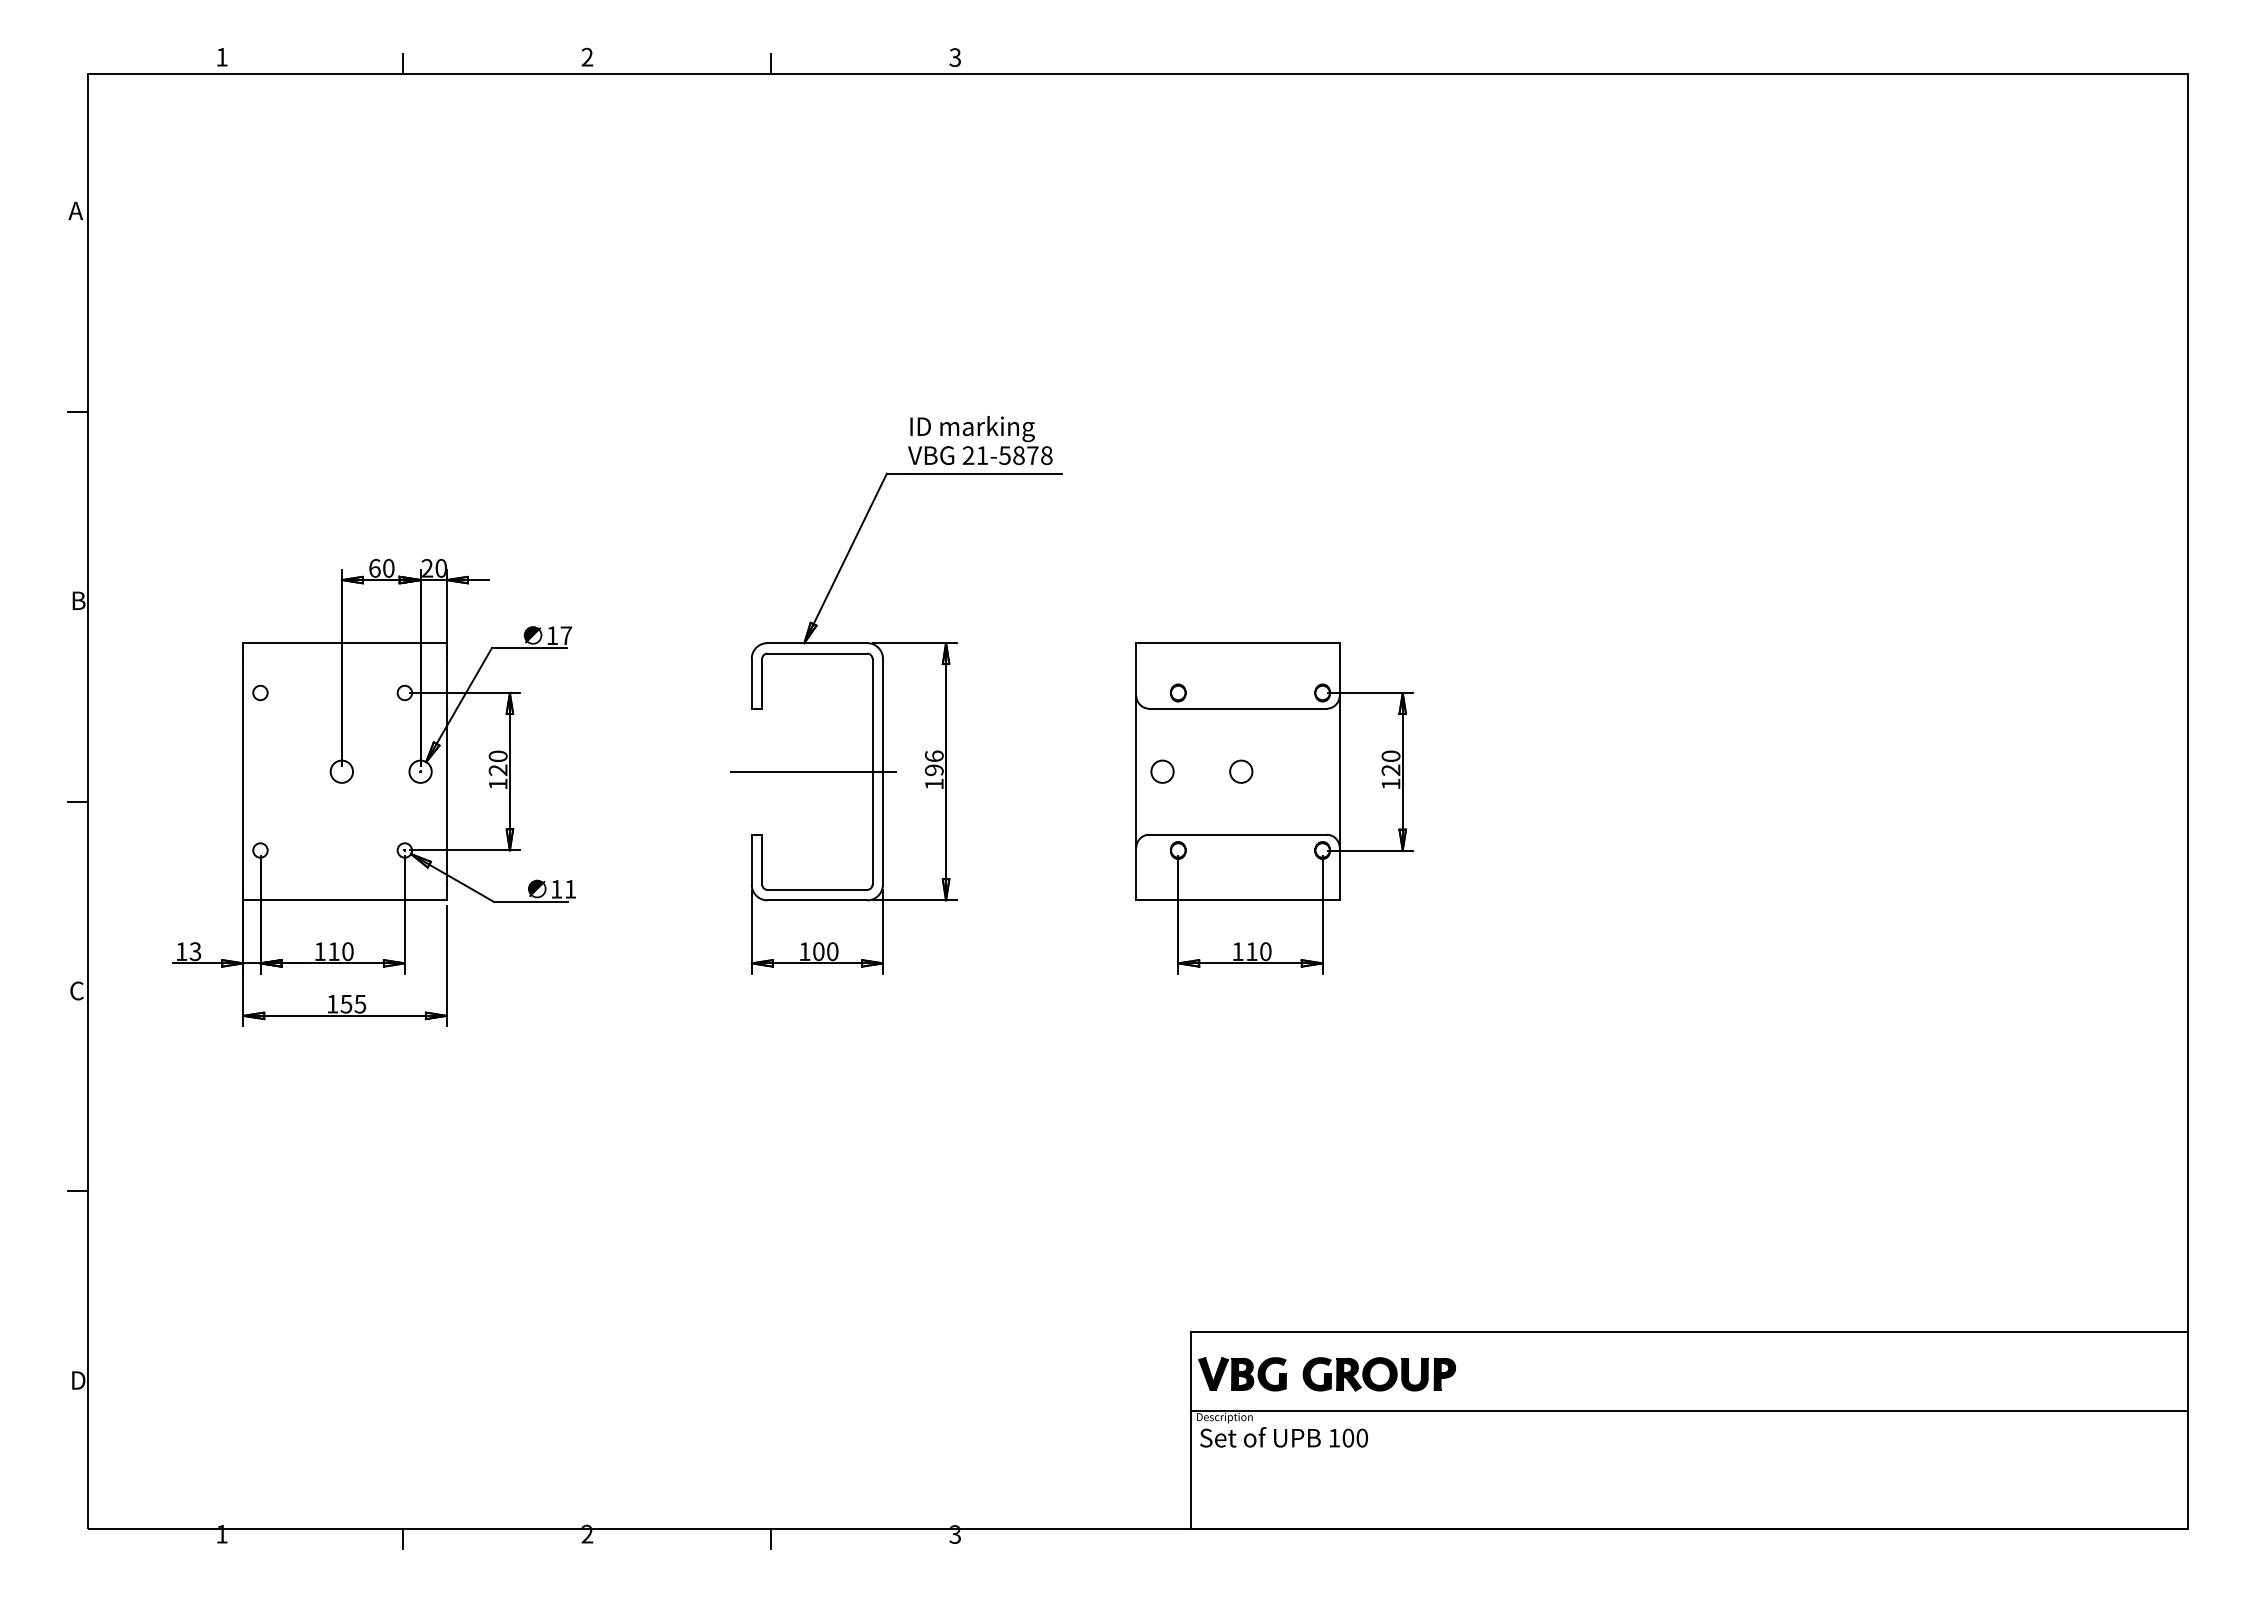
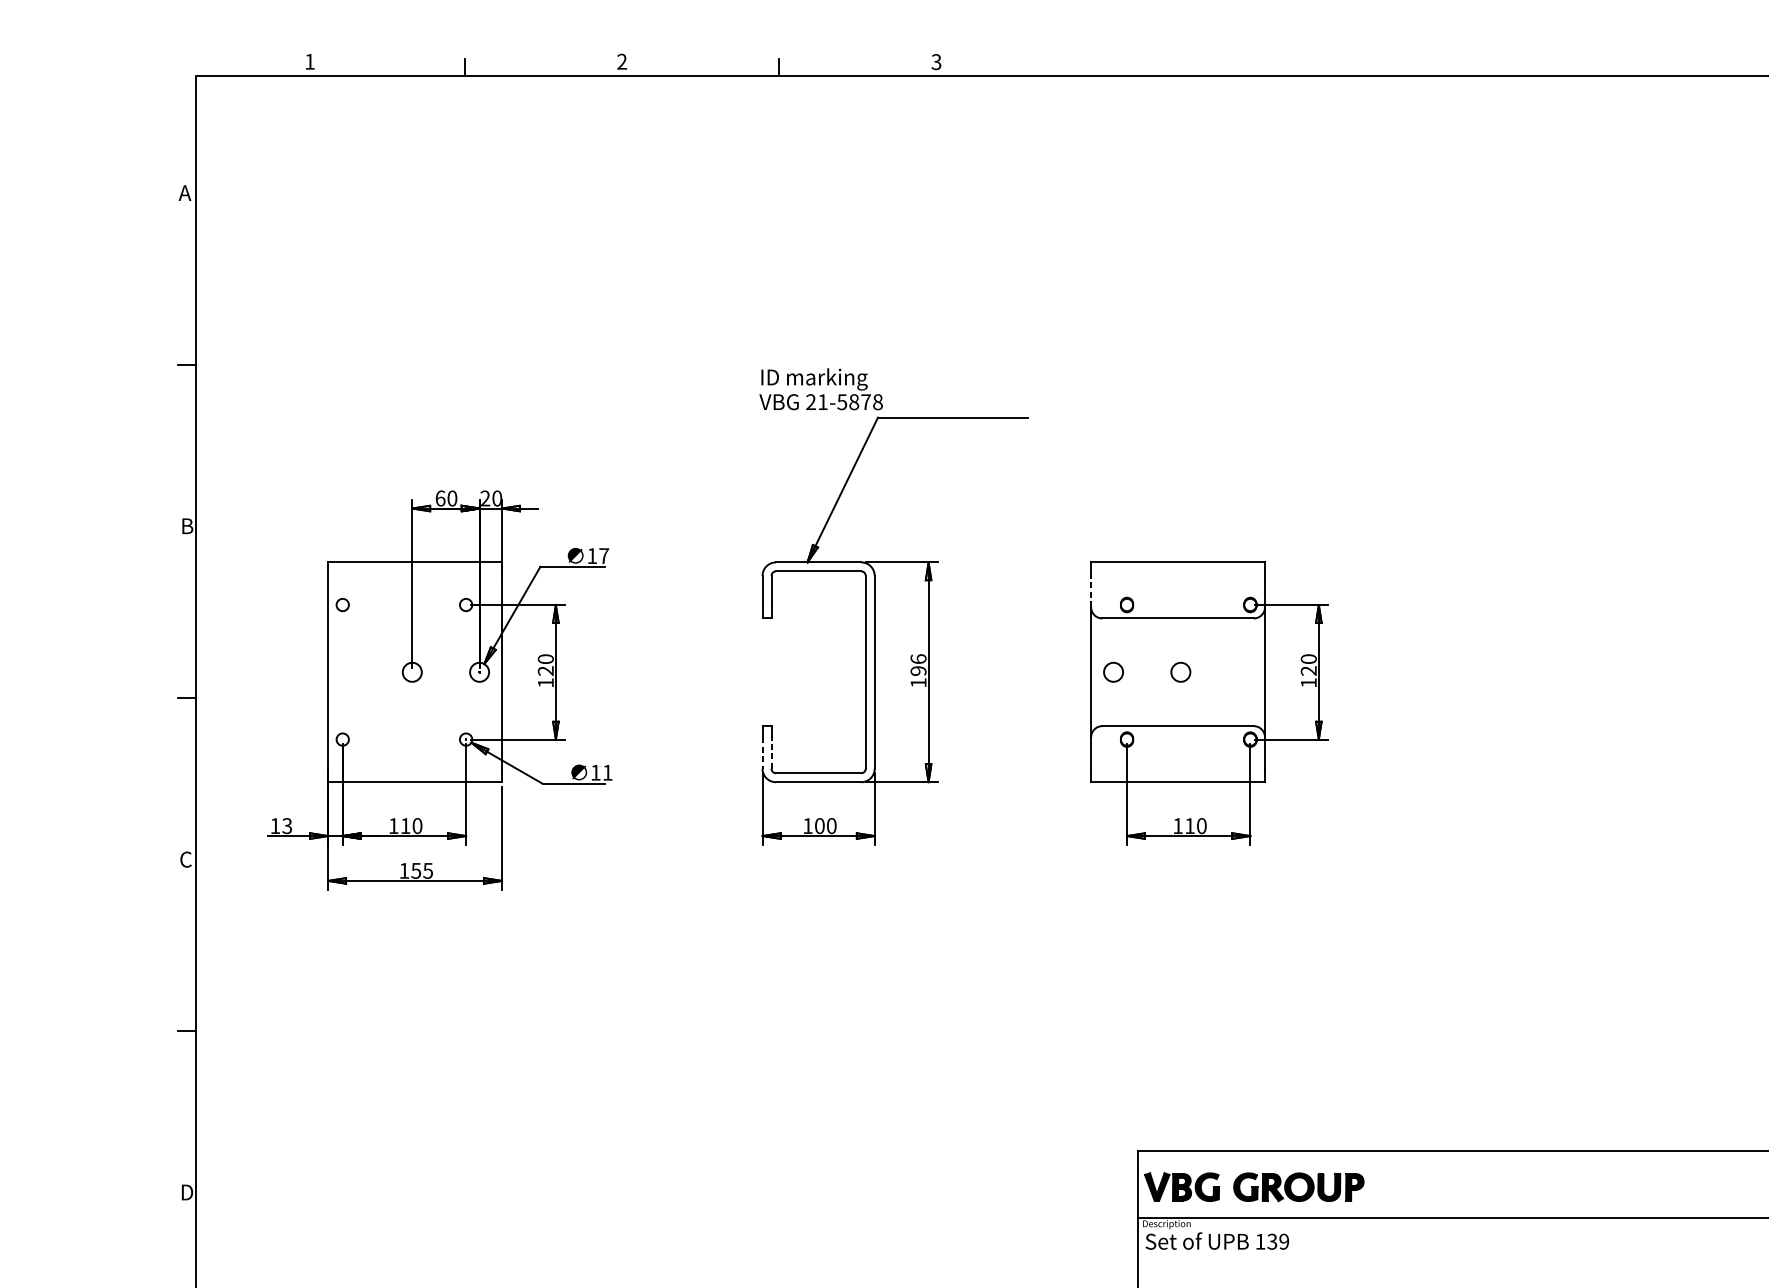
text: (980, 440) -> (821, 389), moved
line: (1136, 676) -> (1091, 590), solid -> dashed
line: (813, 771) -> (815, 672), removed
line: (762, 865) -> (771, 752), solid -> dashed
line: (751, 866) -> (762, 753), solid -> dashed
text: (1355, 1437) -> (1278, 1241), 100 -> 139

